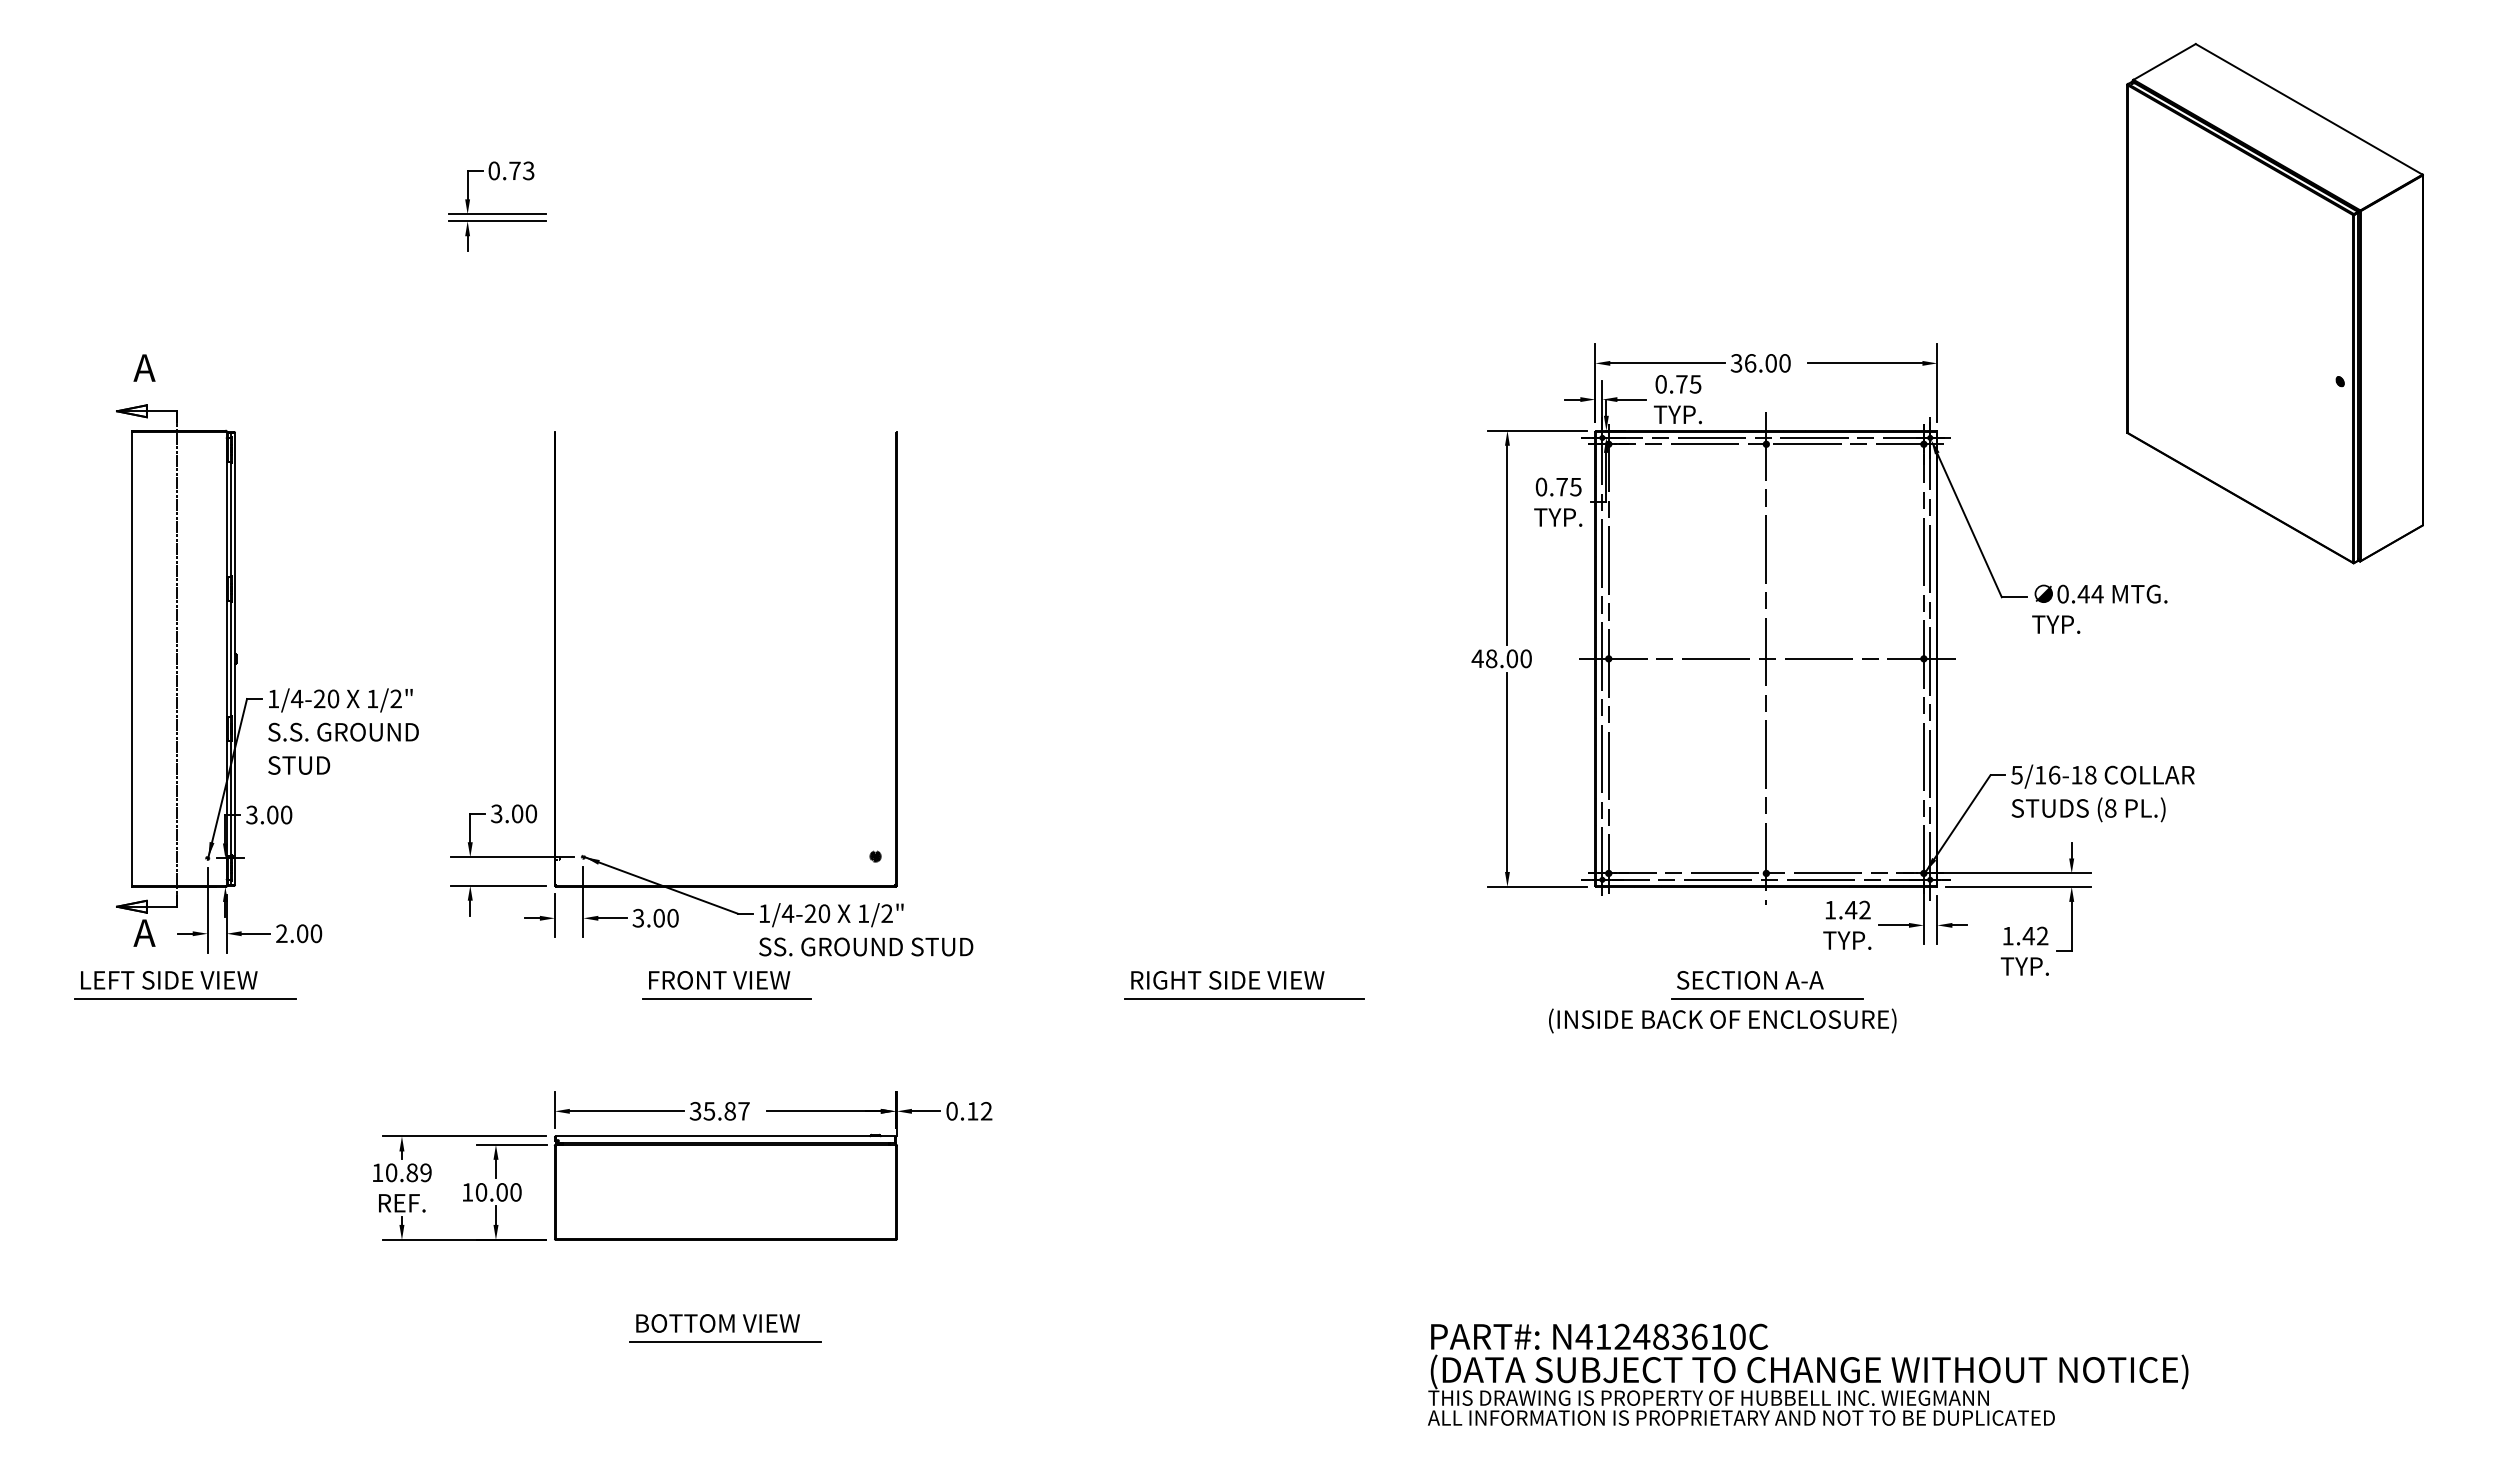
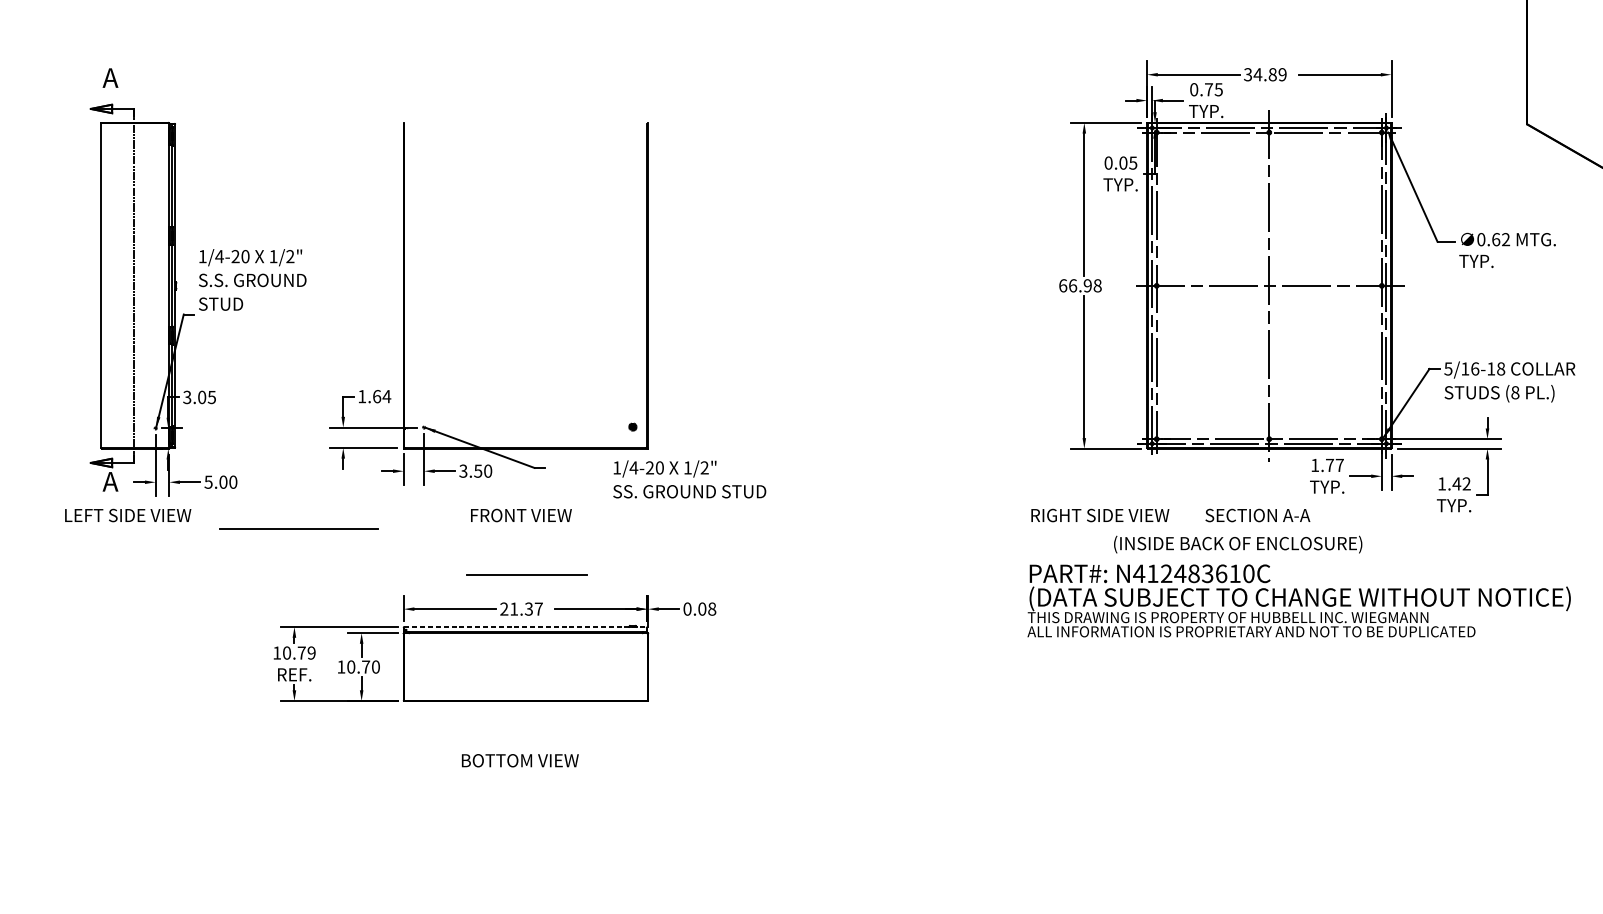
text: (1767, 363) -> (1270, 74), 36.00 -> 34.89
text: (1561, 486) -> (1122, 162), 0.75 -> 0.05
text: (2090, 593) -> (1500, 239), 0.44 -> 0.62
text: (1501, 658) -> (1080, 285), 48.00 -> 66.98
text: (343, 731) -> (252, 279), moved
text: (514, 813) -> (374, 396), 3.00 -> 1.64
text: (286, 814) -> (211, 397), 3.00 -> 3.05
text: (1857, 909) -> (1334, 464), 1.42 -> 1.77
text: (658, 917) -> (477, 470), 3.00 -> 3.50
text: (866, 929) -> (689, 479), moved
text: (281, 933) -> (208, 482), 2.00 -> 5.00
text: (1227, 980) -> (1100, 515), moved
line: (185, 998) -> (299, 528), moved
line: (726, 998) -> (526, 574), moved
line: (1244, 999) -> (896, 529), removed
line: (1767, 999) -> (1270, 529), removed
text: (712, 1111) -> (516, 609), 35.87 -> 21.37
text: (979, 1111) -> (707, 609), 0.12 -> 0.08
line: (725, 1136) -> (525, 627), solid -> dashed
text: (412, 1172) -> (301, 652), 10.89 -> 10.79
text: (501, 1192) -> (365, 667), 10.00 -> 10.70
line: (725, 1342) -> (525, 774), removed
text: (1808, 1374) -> (1299, 600), moved

